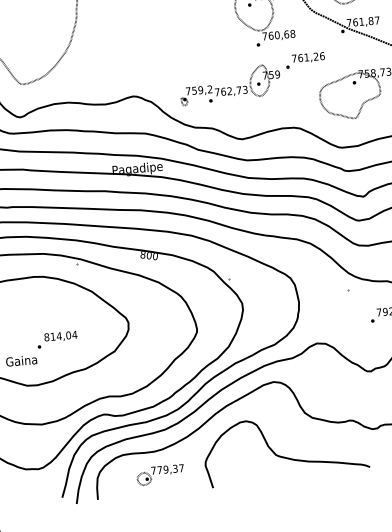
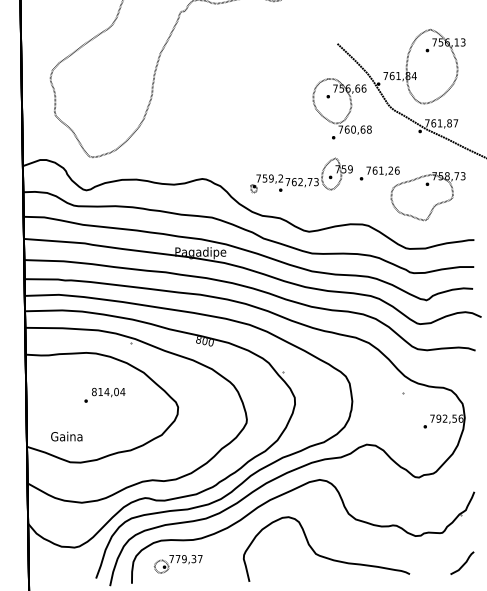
text: (305, 60) -> (379, 173), moved
text: (57, 338) -> (104, 394), moved
part: (160, 475) -> (178, 564), moved

